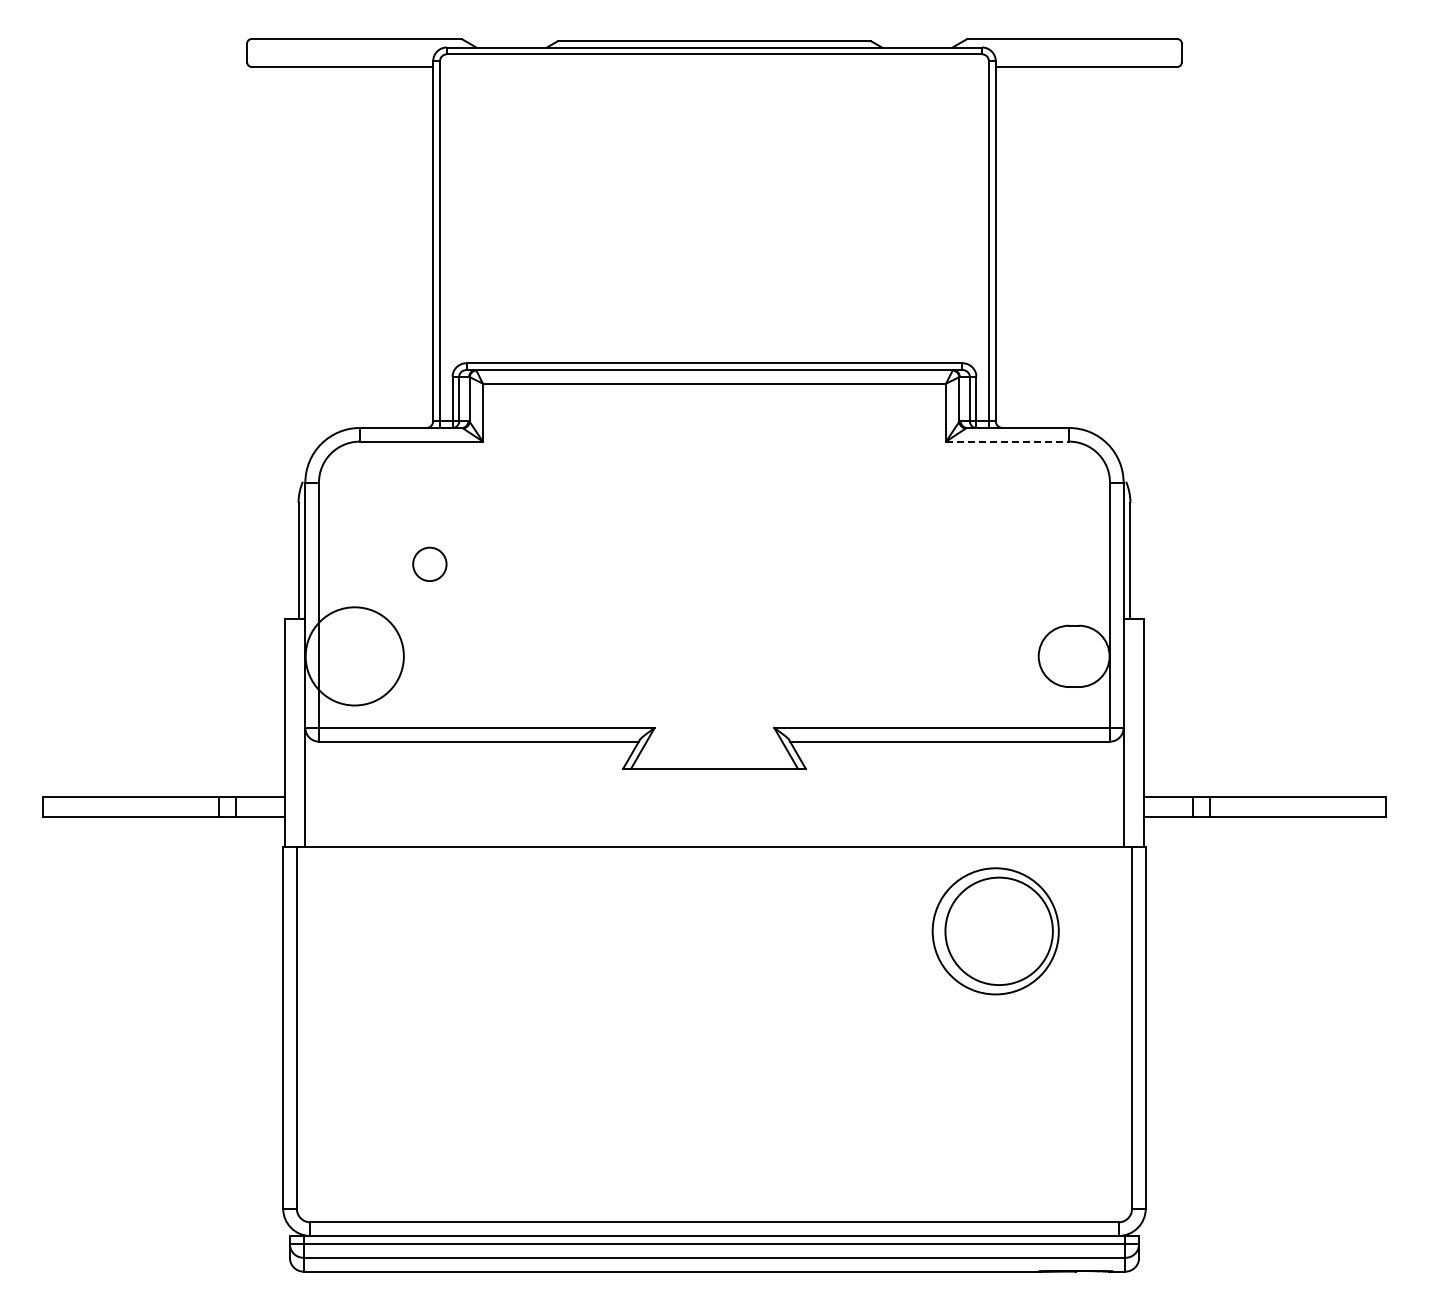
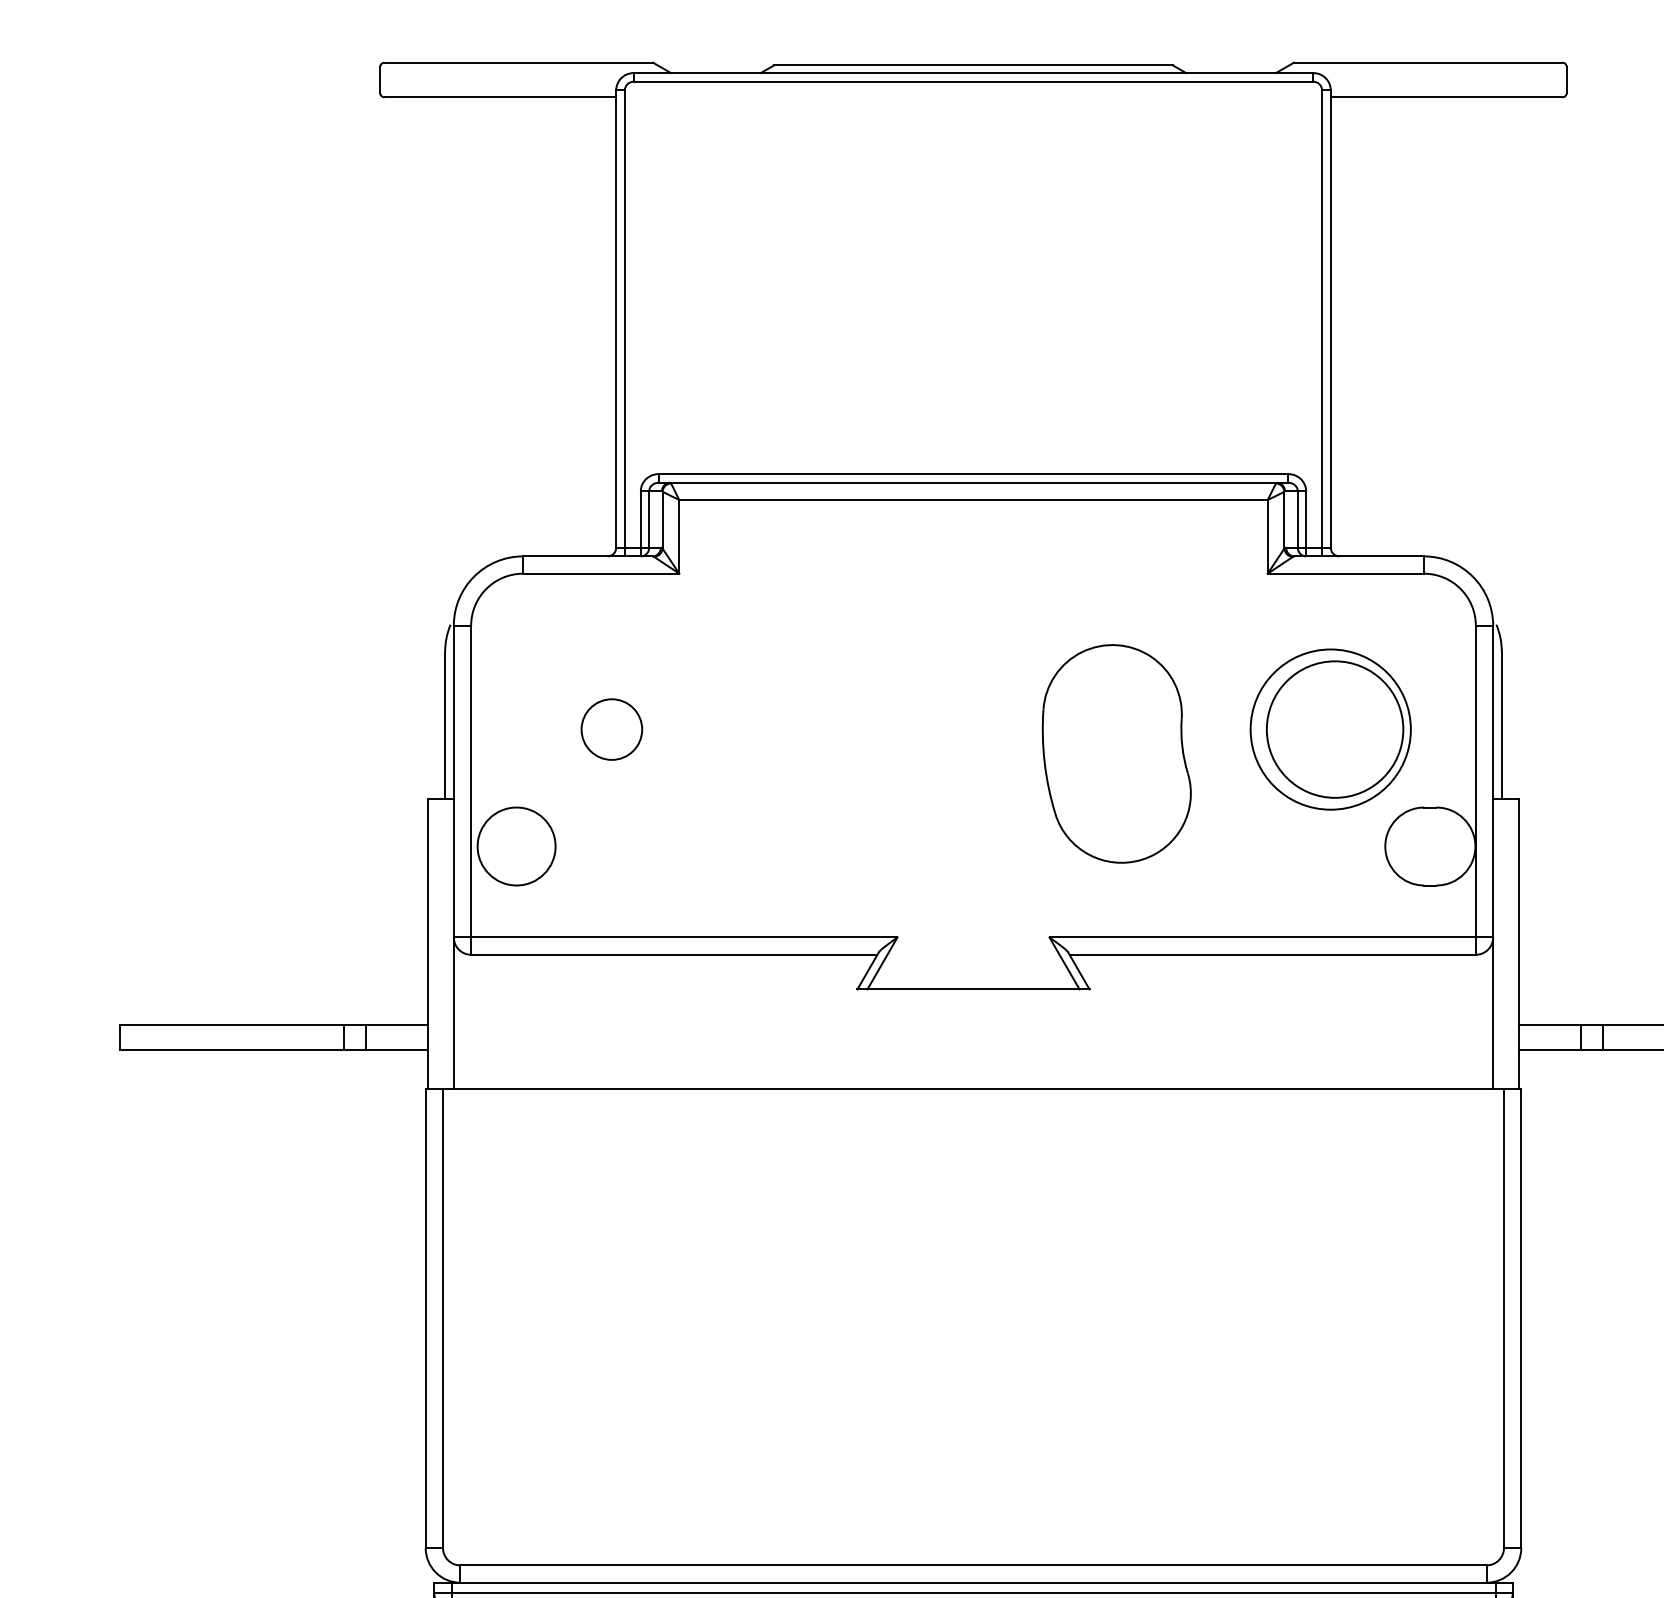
line: (1008, 441) -> (1346, 573), dashed -> solid
circle: (429, 564) -> (611, 729), size x1.43
part: (827, 583) -> (1117, 753), added
circle: (354, 656) -> (516, 846), size x0.62
part: (995, 931) -> (1330, 729), moved

